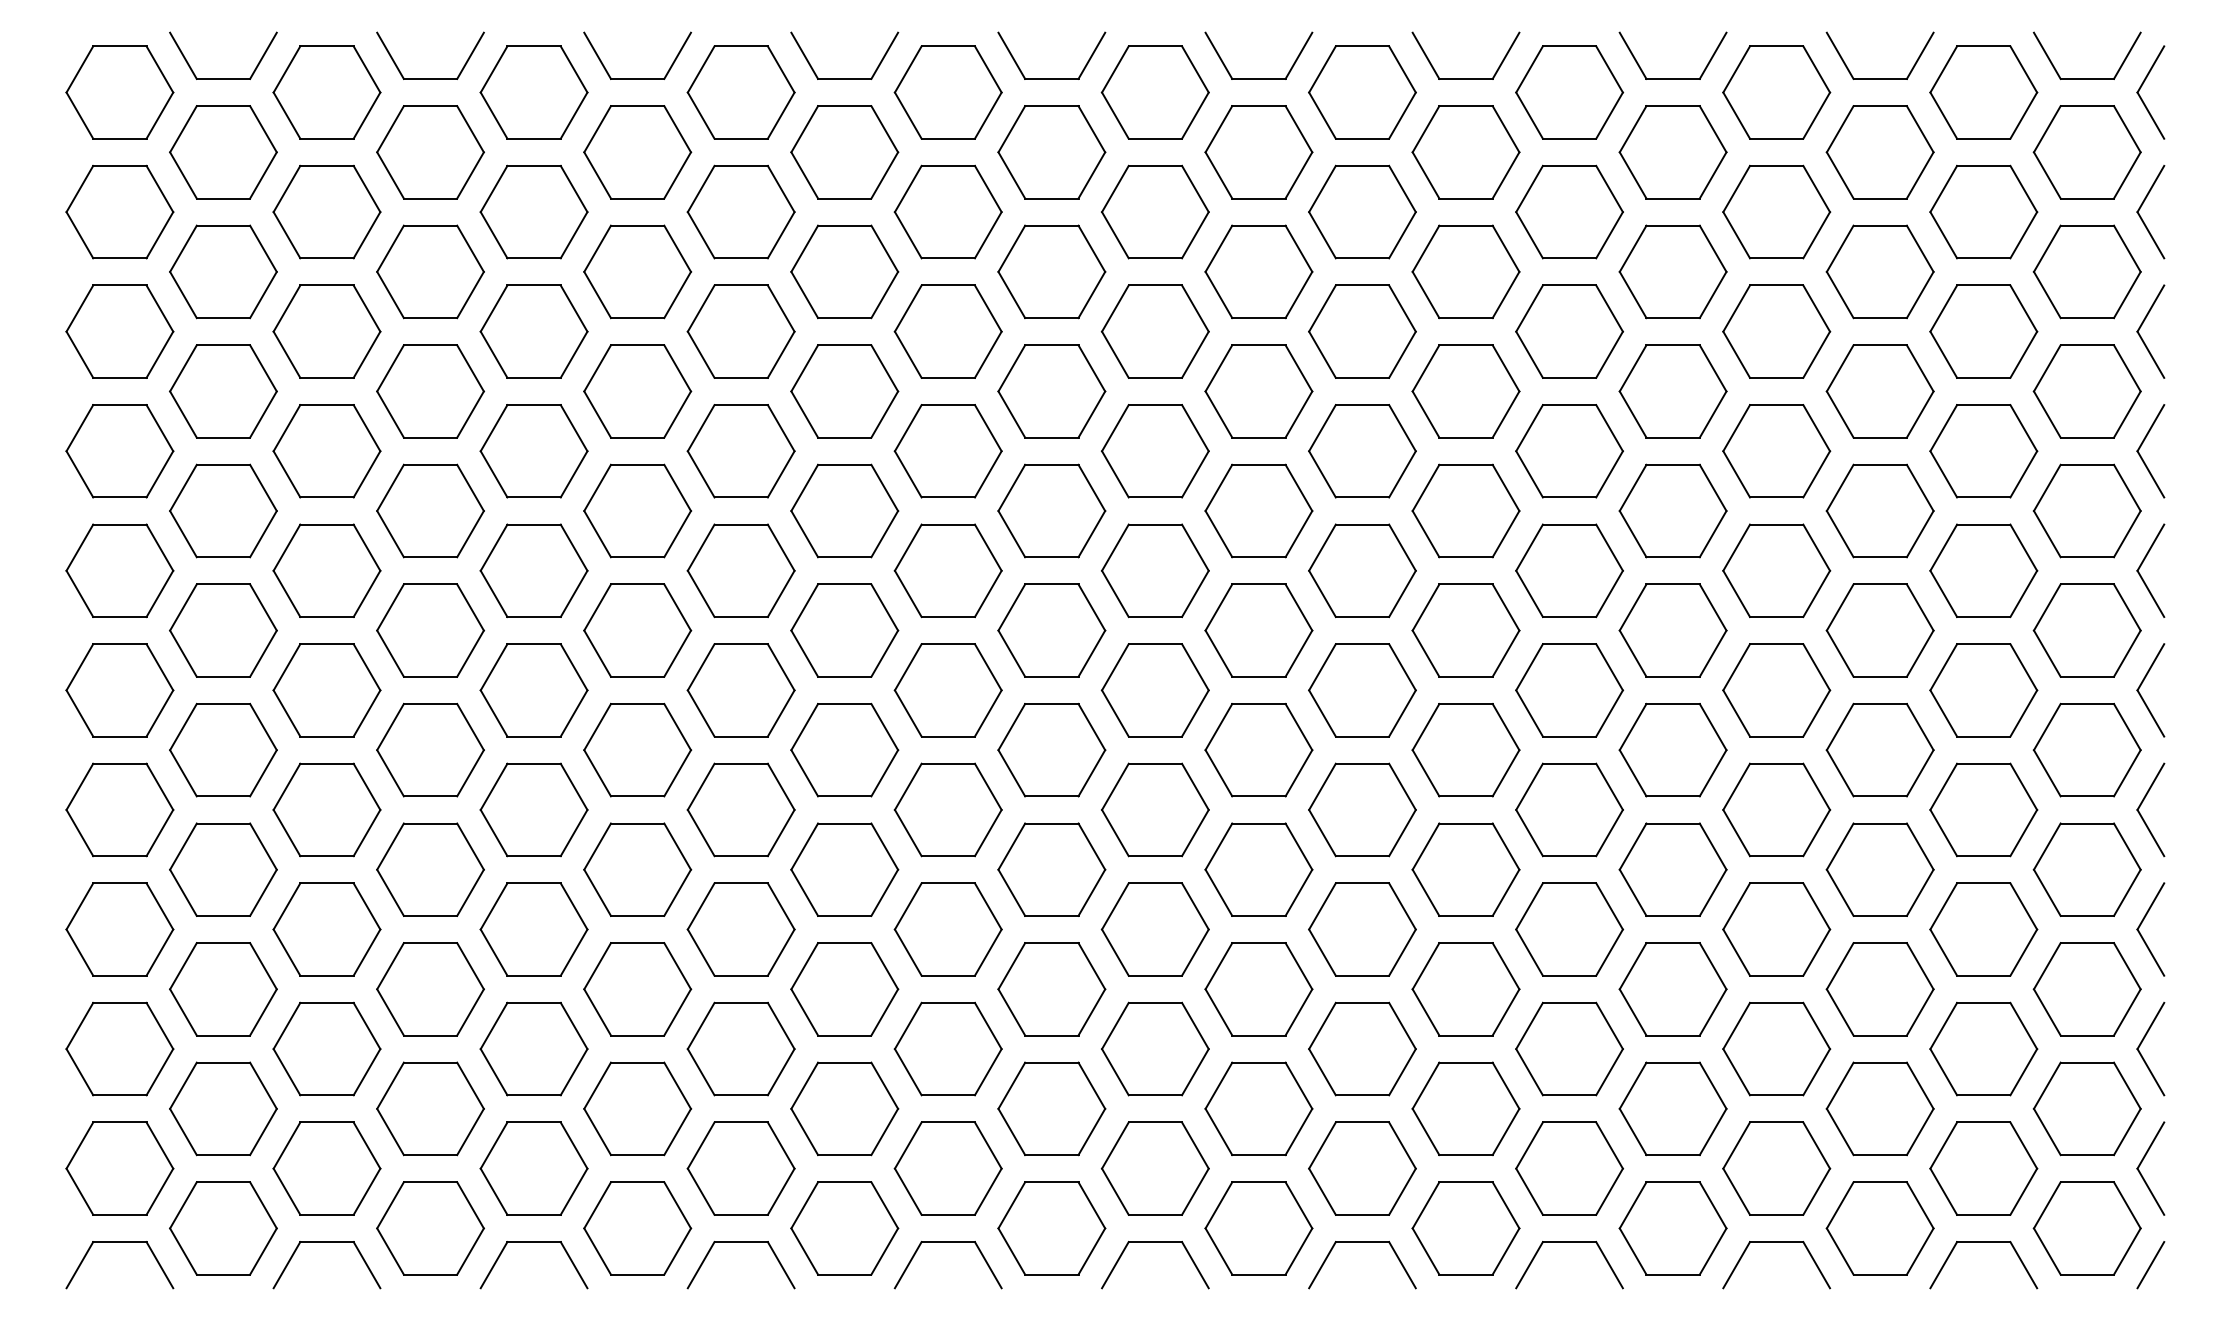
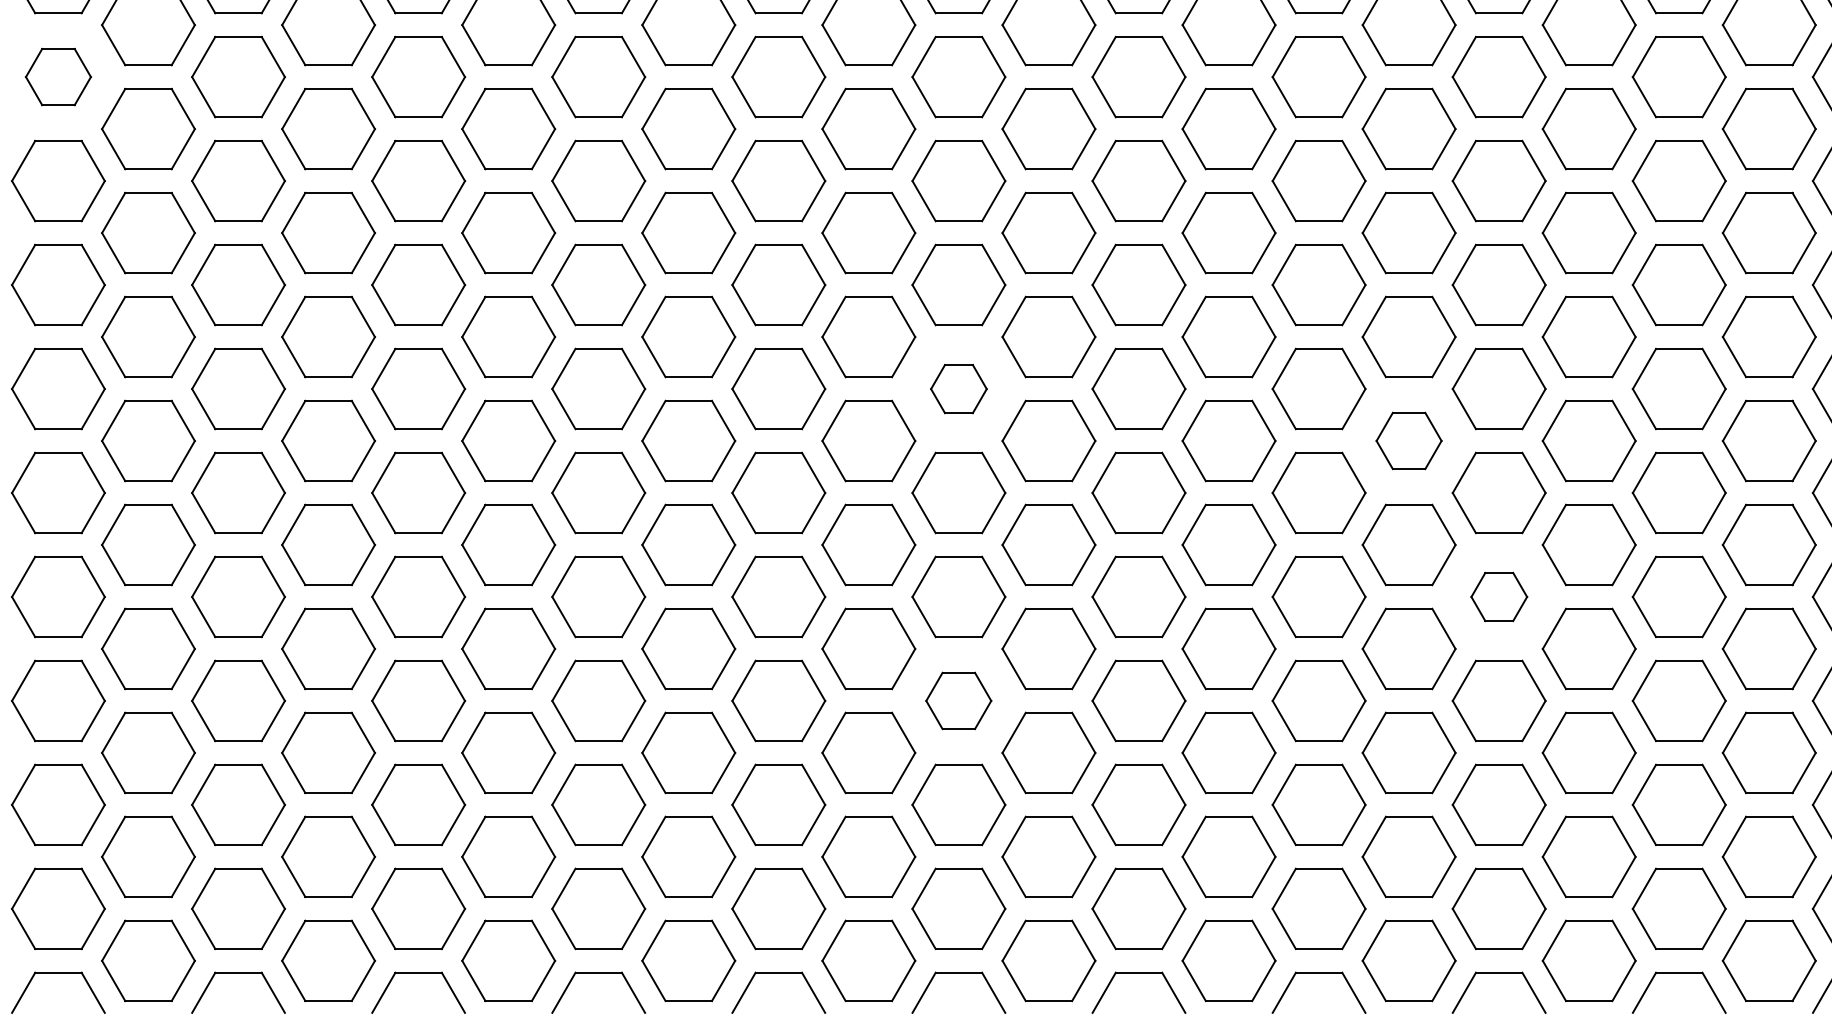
part: (119, 211) -> (58, 76), size x0.7
part: (1155, 570) -> (959, 388), size x0.6
part: (1672, 630) -> (1408, 440), size x0.7
part: (1776, 809) -> (1499, 596), size x0.6
part: (1154, 929) -> (958, 700), size x0.7

